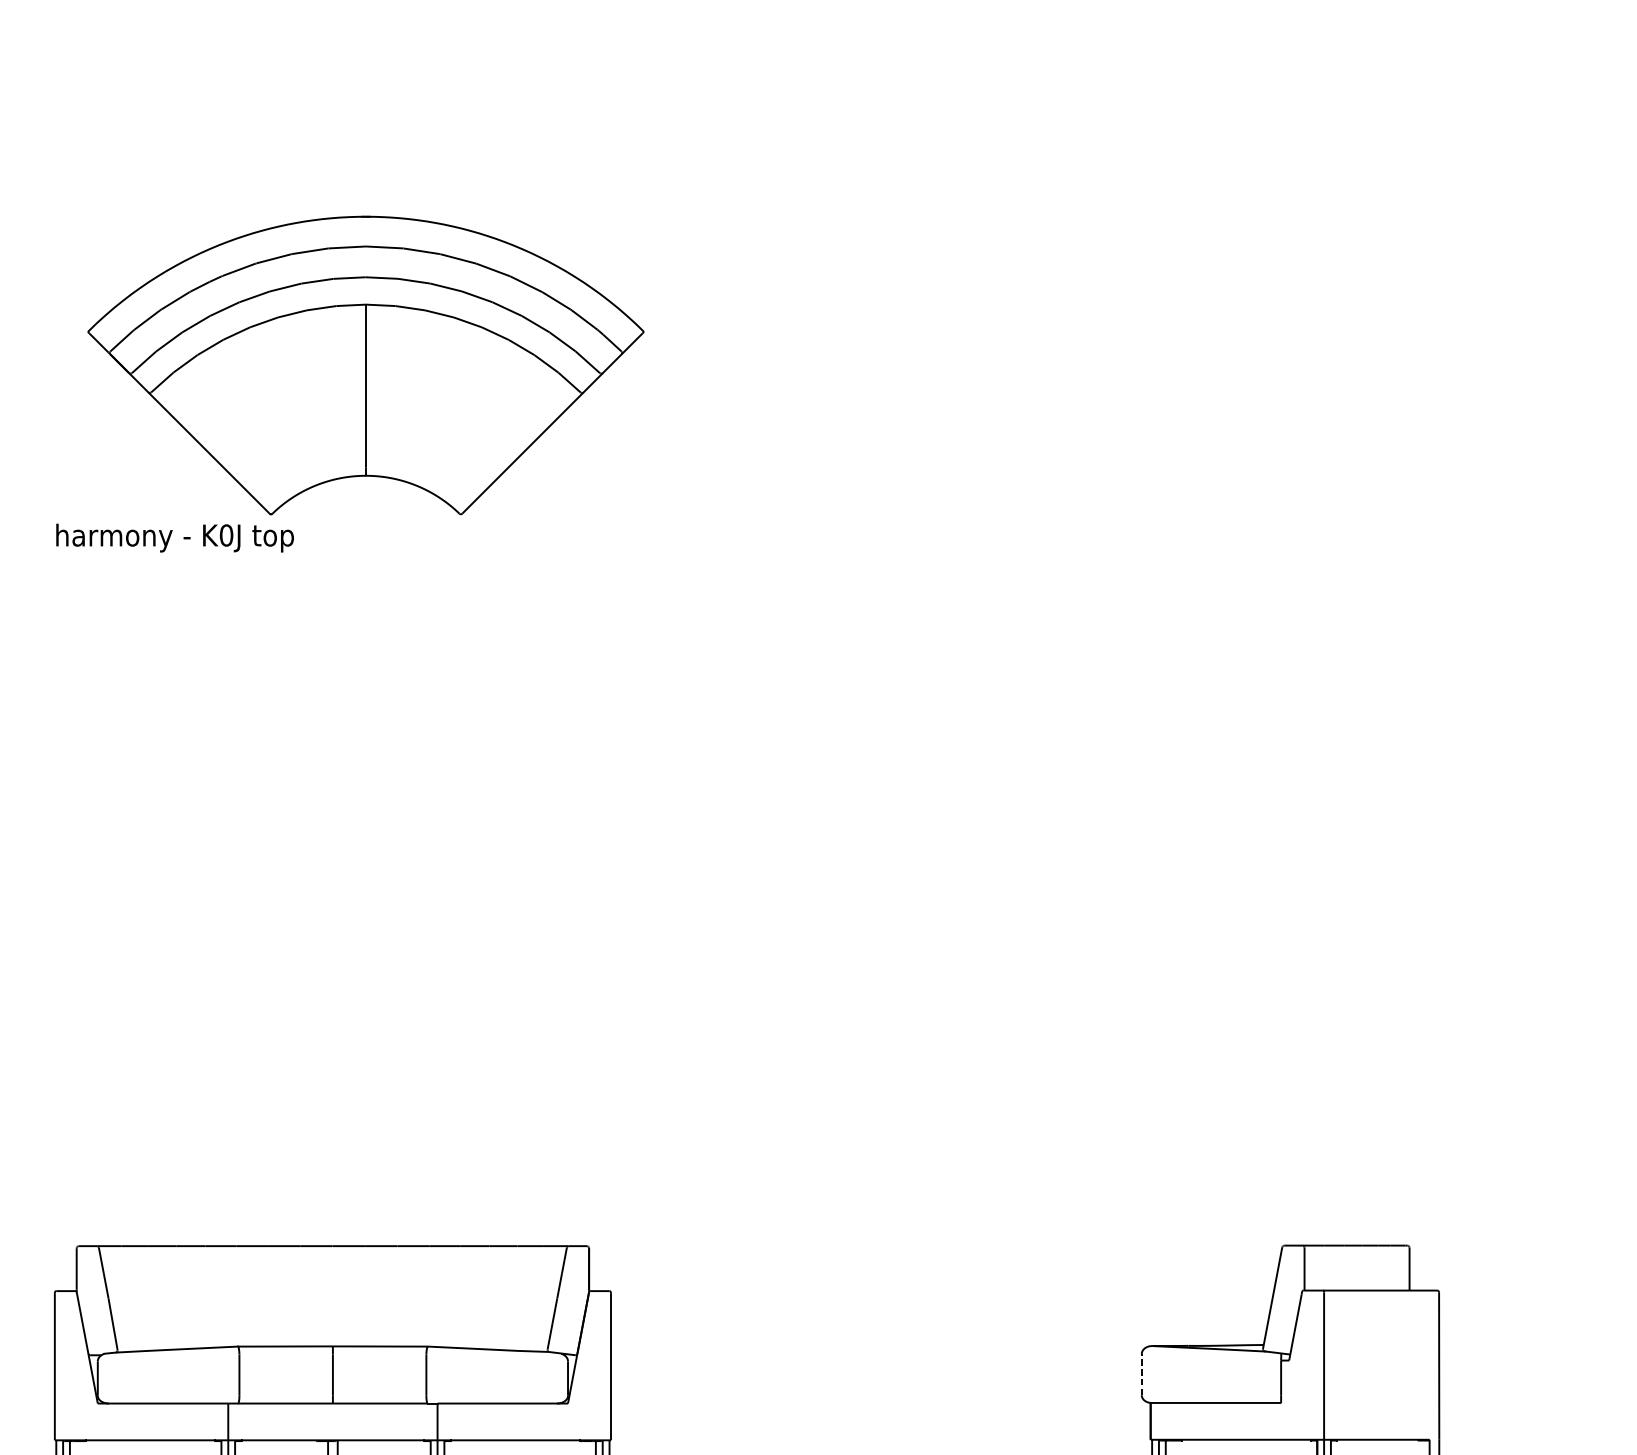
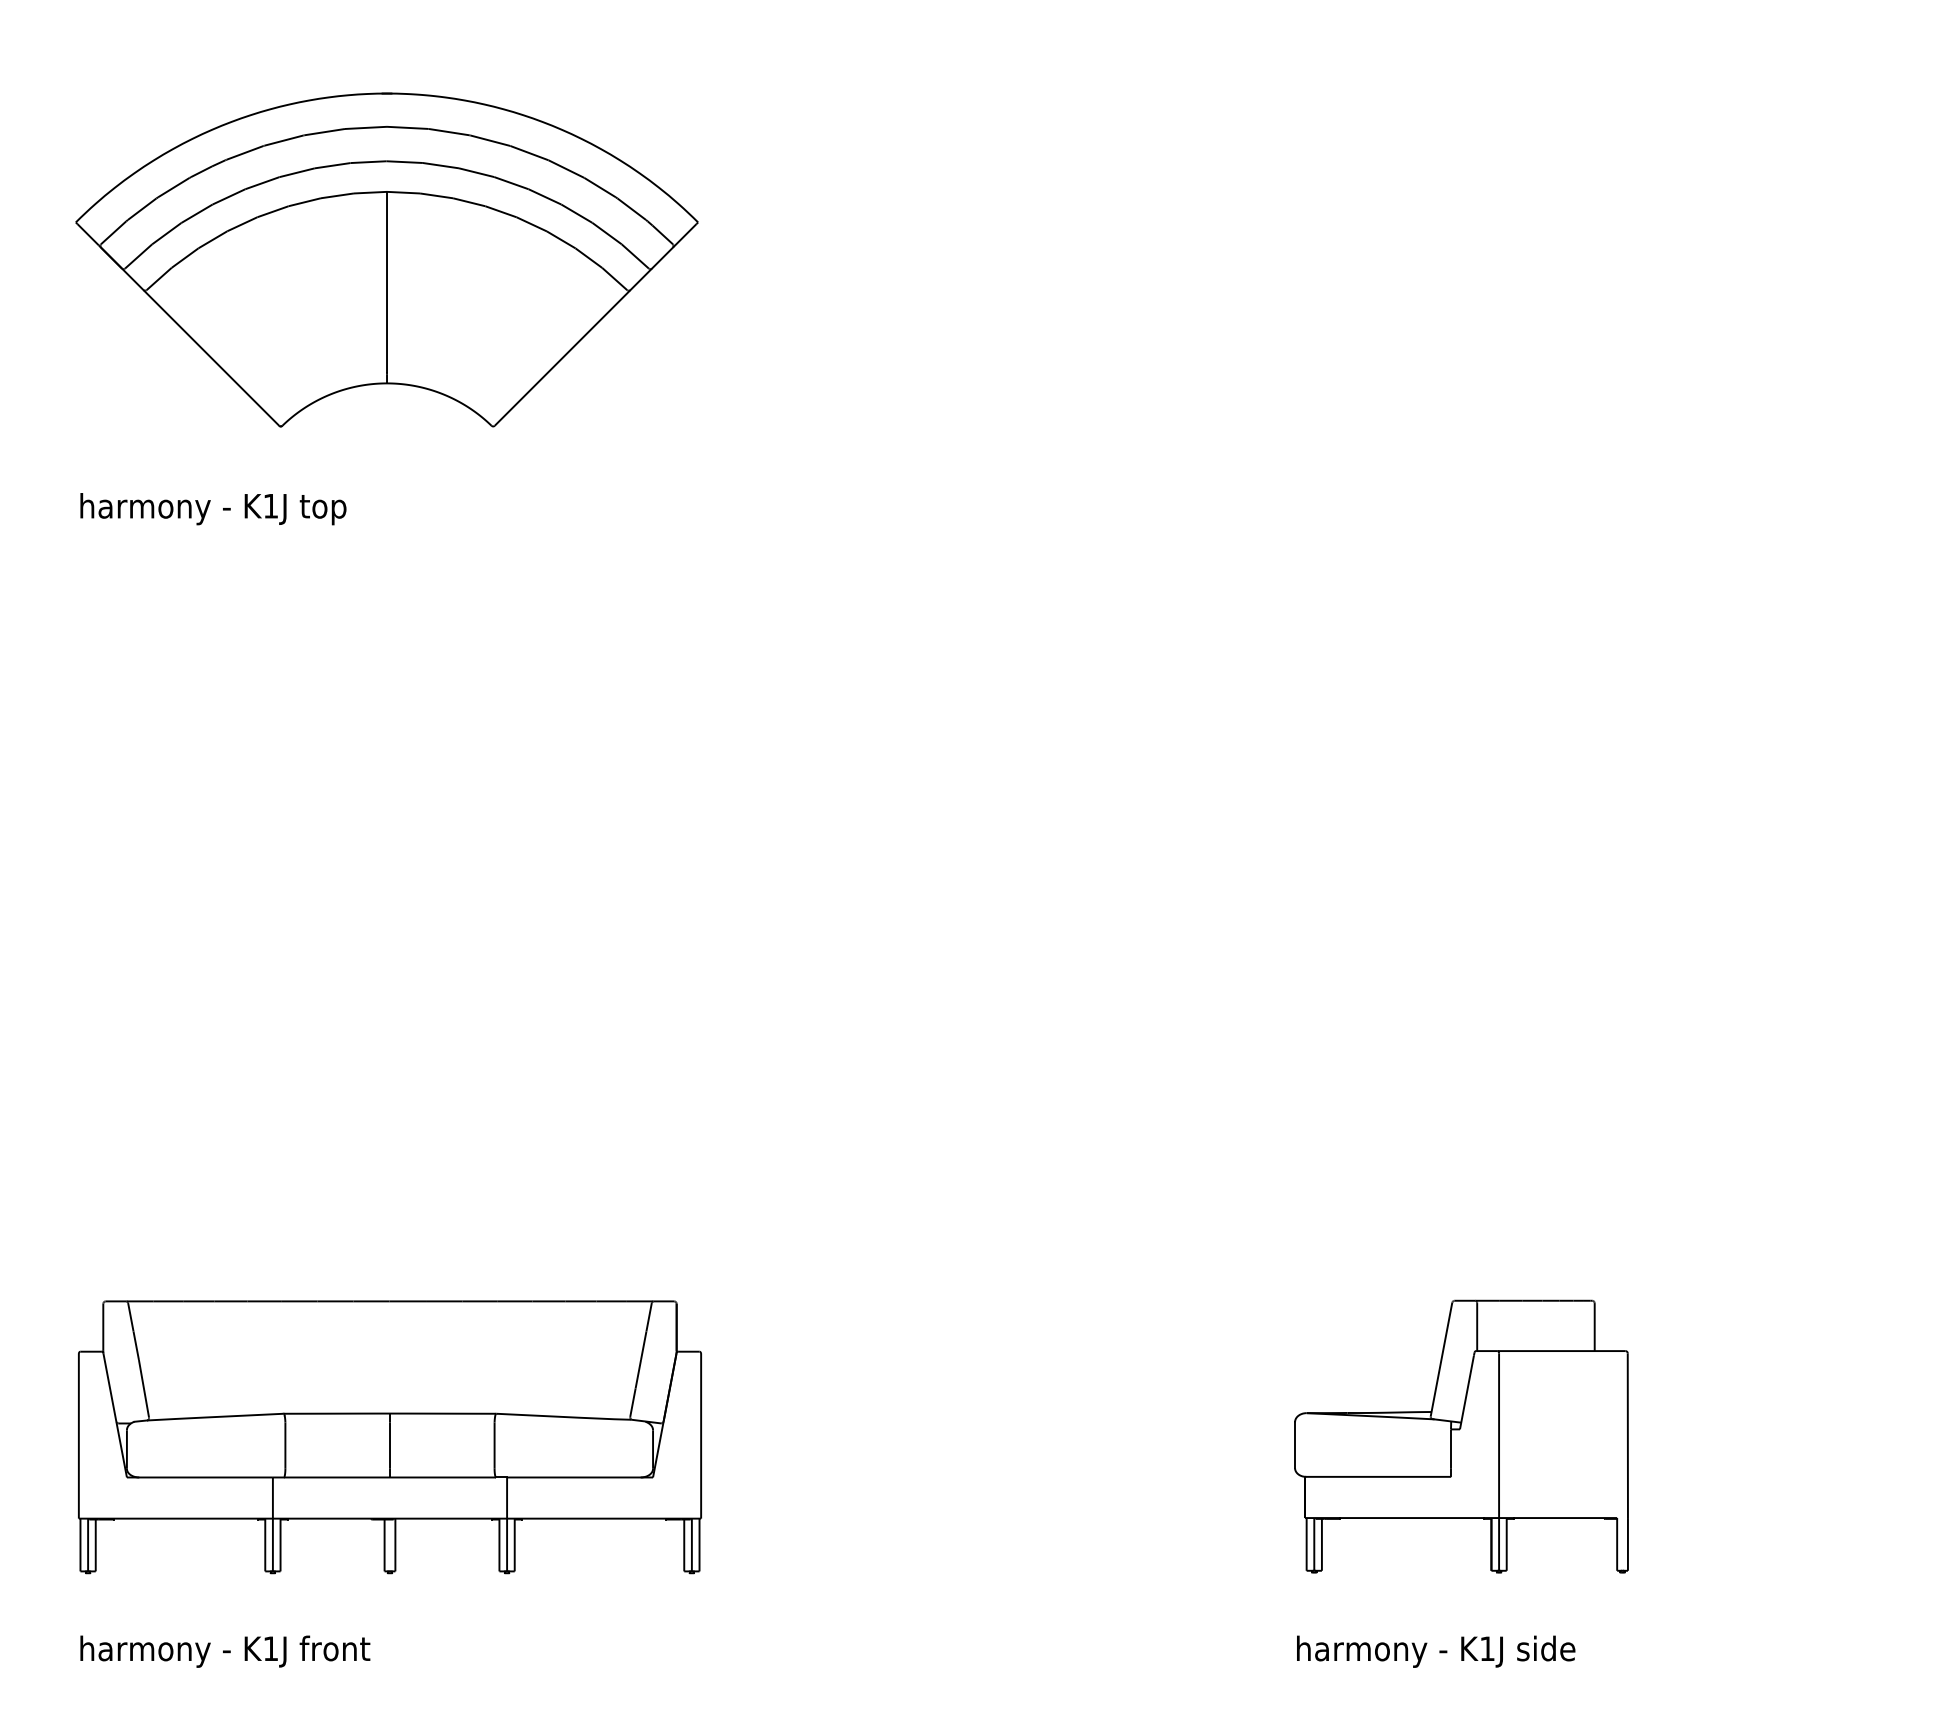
part: (365, 365) -> (386, 259), moved
text: (226, 534) -> (270, 505), K0J -> K1J
line: (1142, 1374) -> (1295, 1445), dashed -> solid

